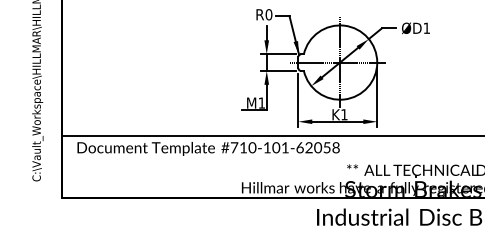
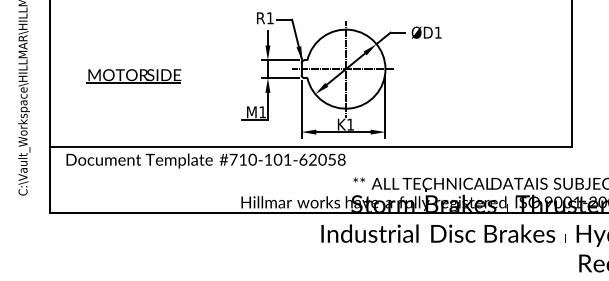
text: (268, 14) -> (269, 18), R0 -> R1
part: (140, 69) -> (133, 76), added

